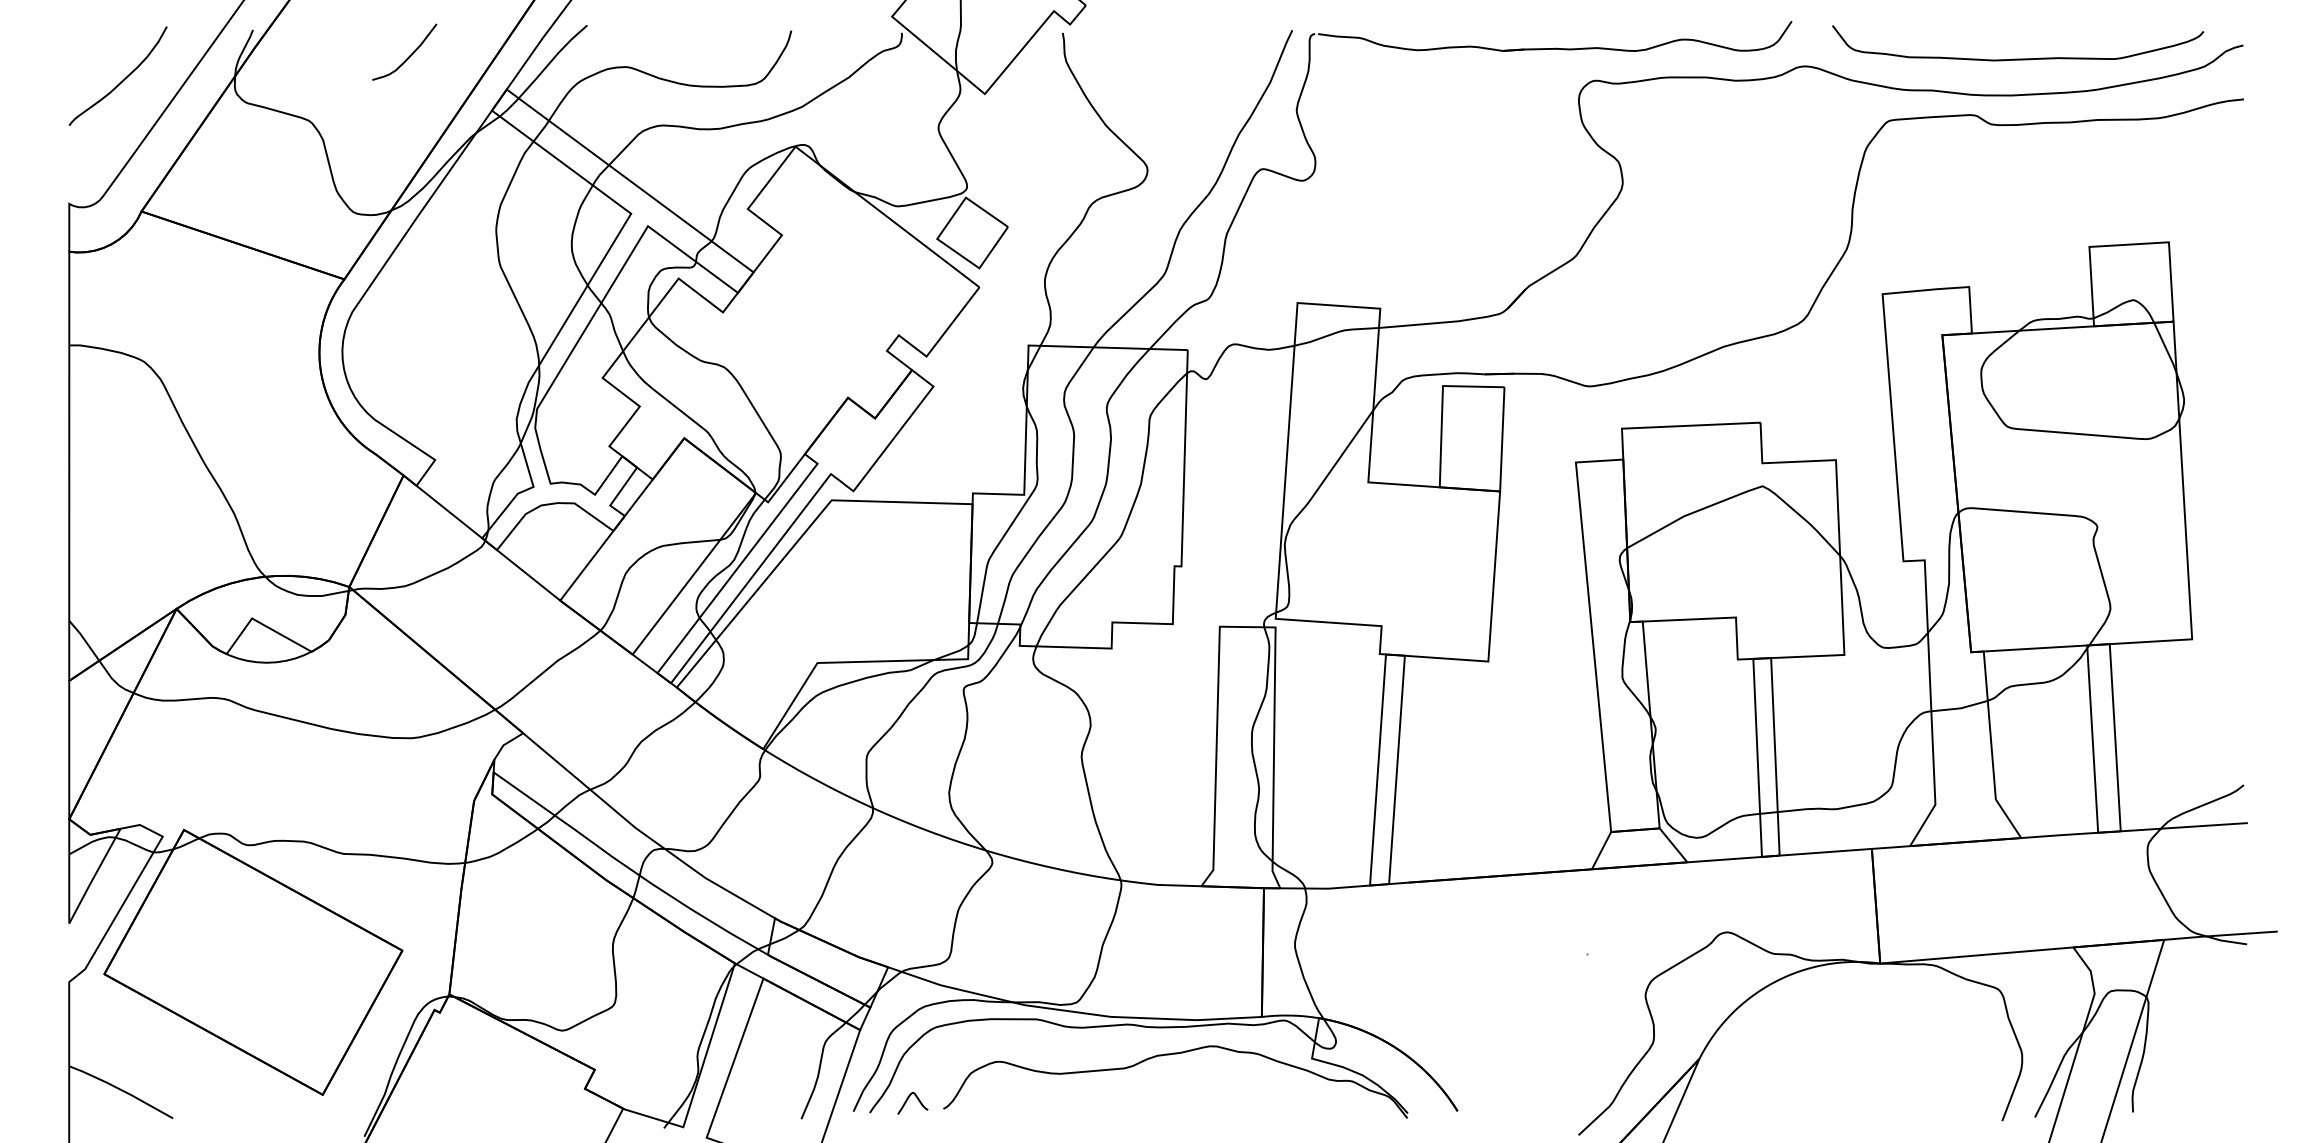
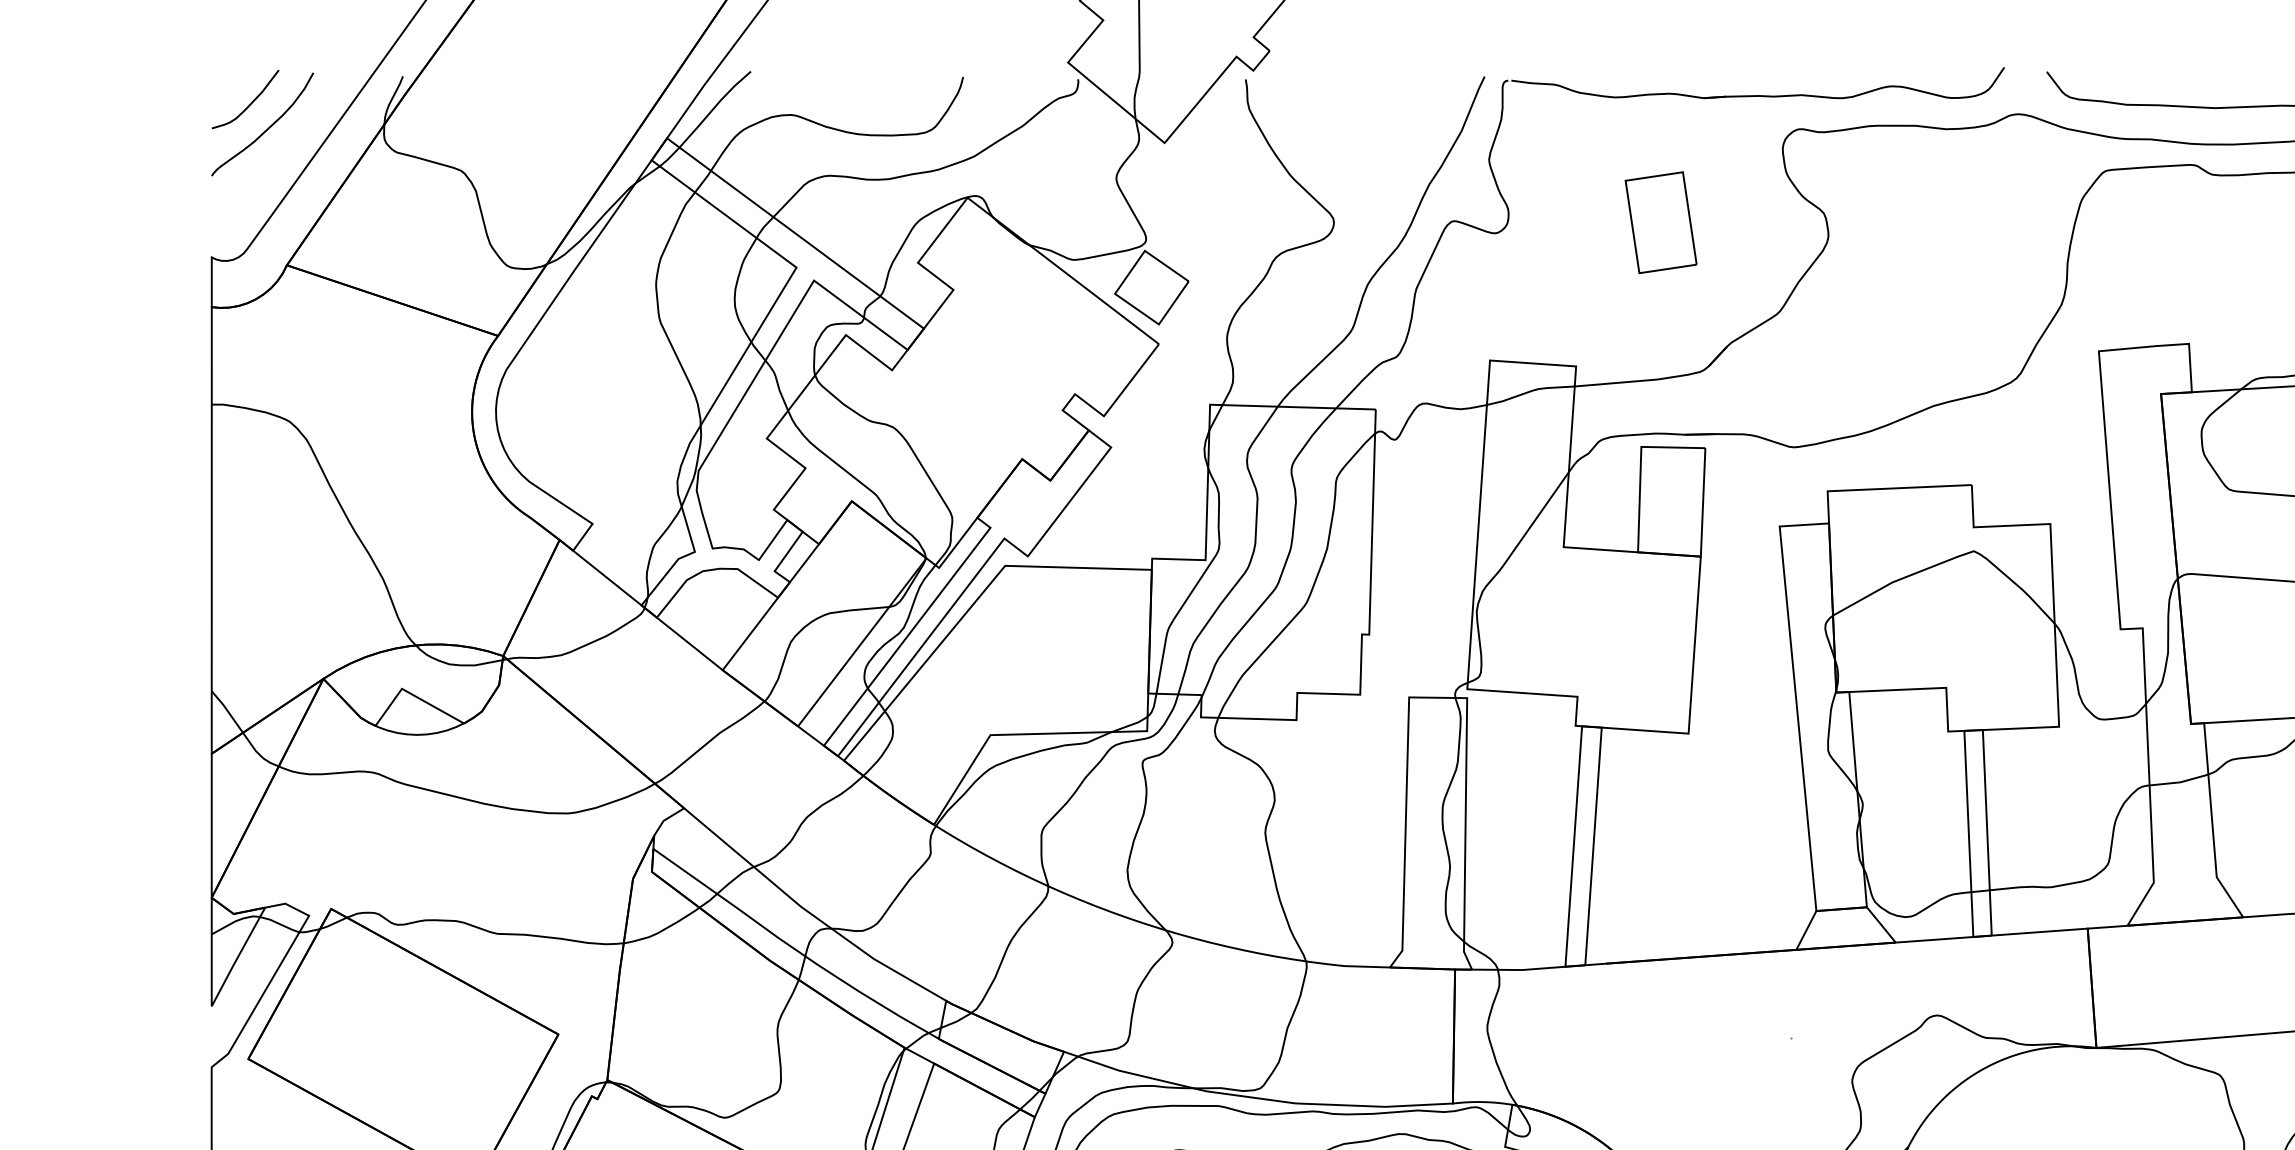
curve: (409, 55) -> (250, 102), moved
part: (1461, 170) -> (1660, 222), added

